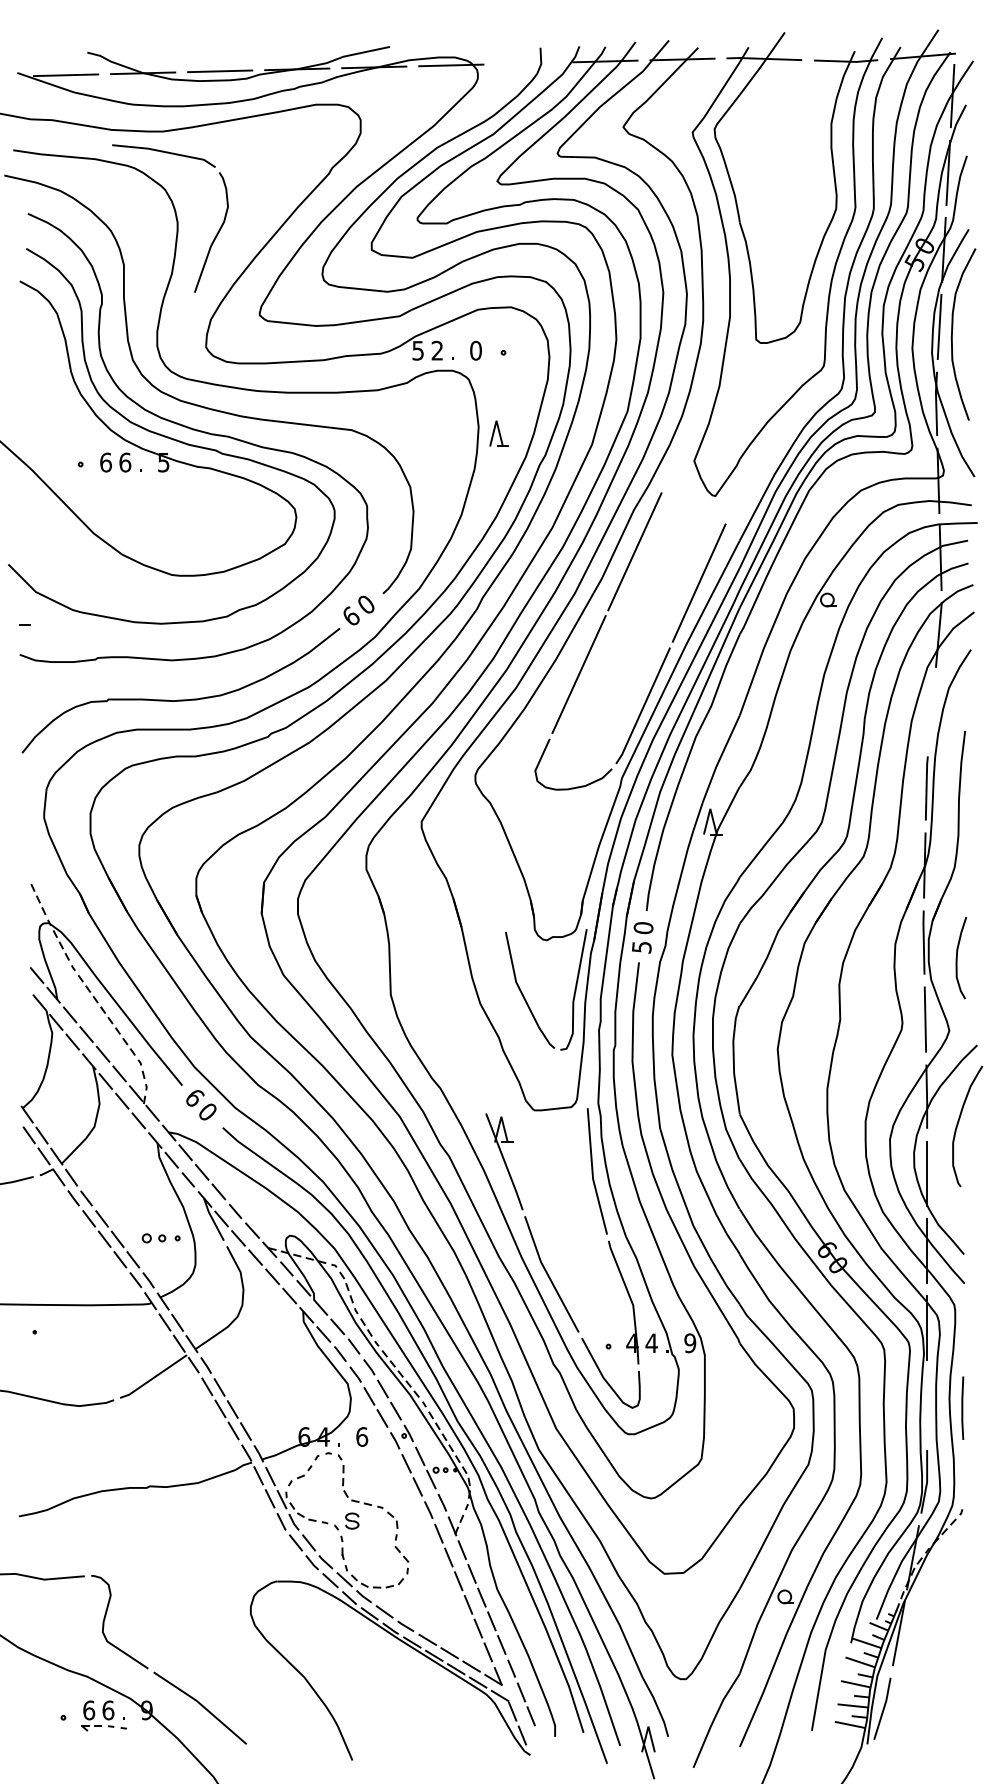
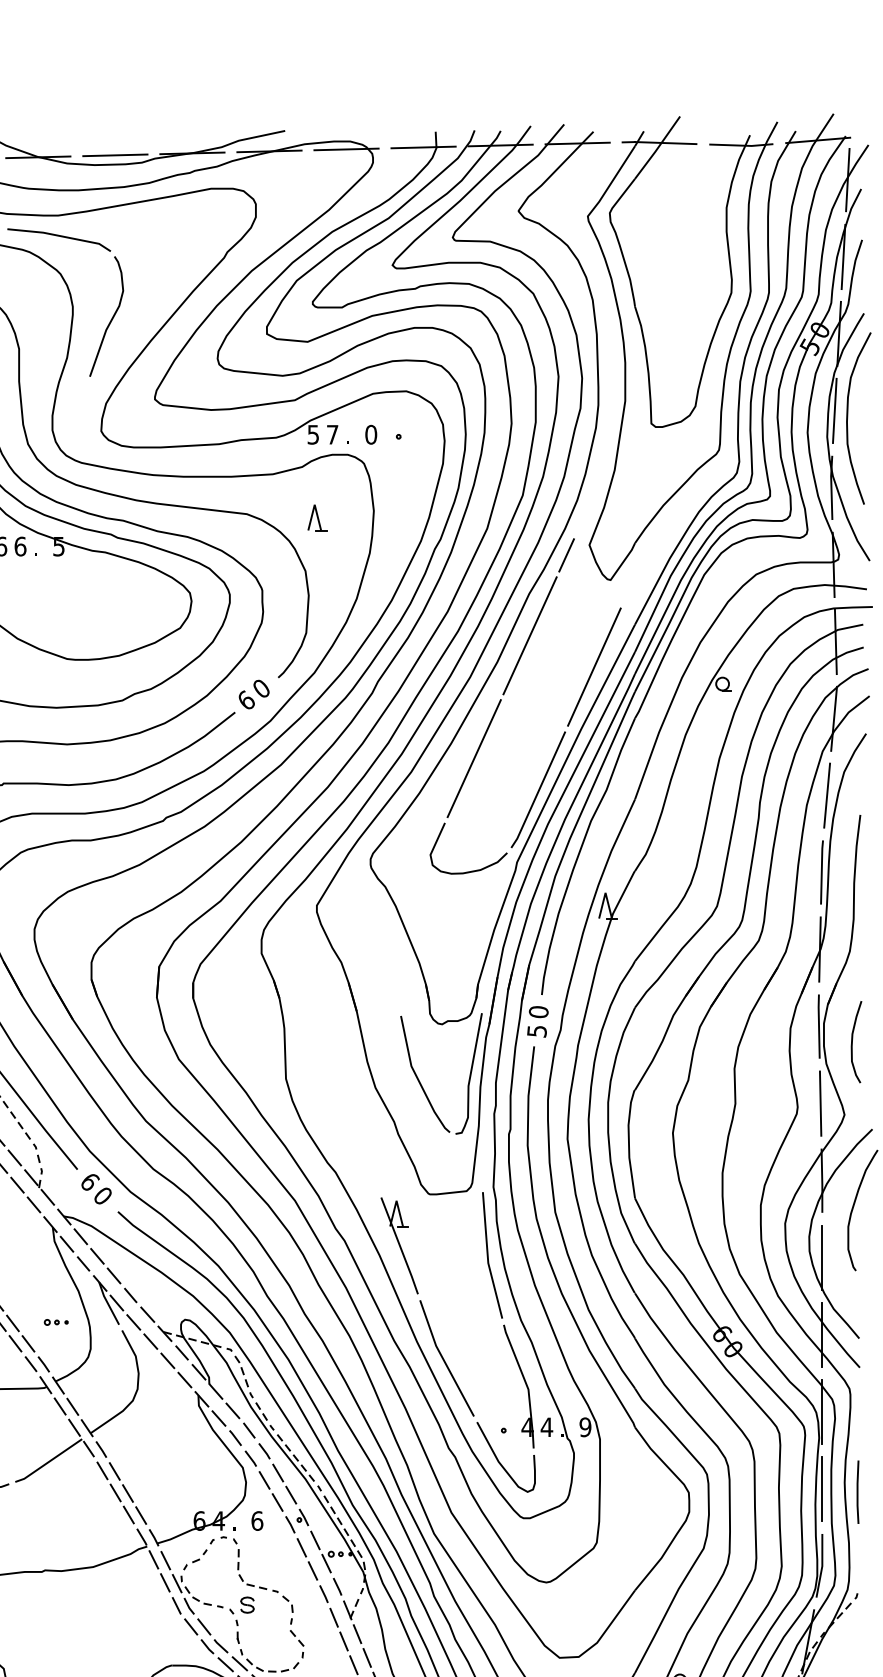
line: (528, 63) -> (423, 147), added
text: (436, 350) -> (331, 434), 2 -> 7
part: (498, 433) -> (316, 517), moved
line: (671, 471) -> (566, 555), added
line: (931, 711) -> (826, 795), added
part: (160, 1238) -> (55, 1322), size x0.62
line: (927, 1404) -> (822, 1488), added

